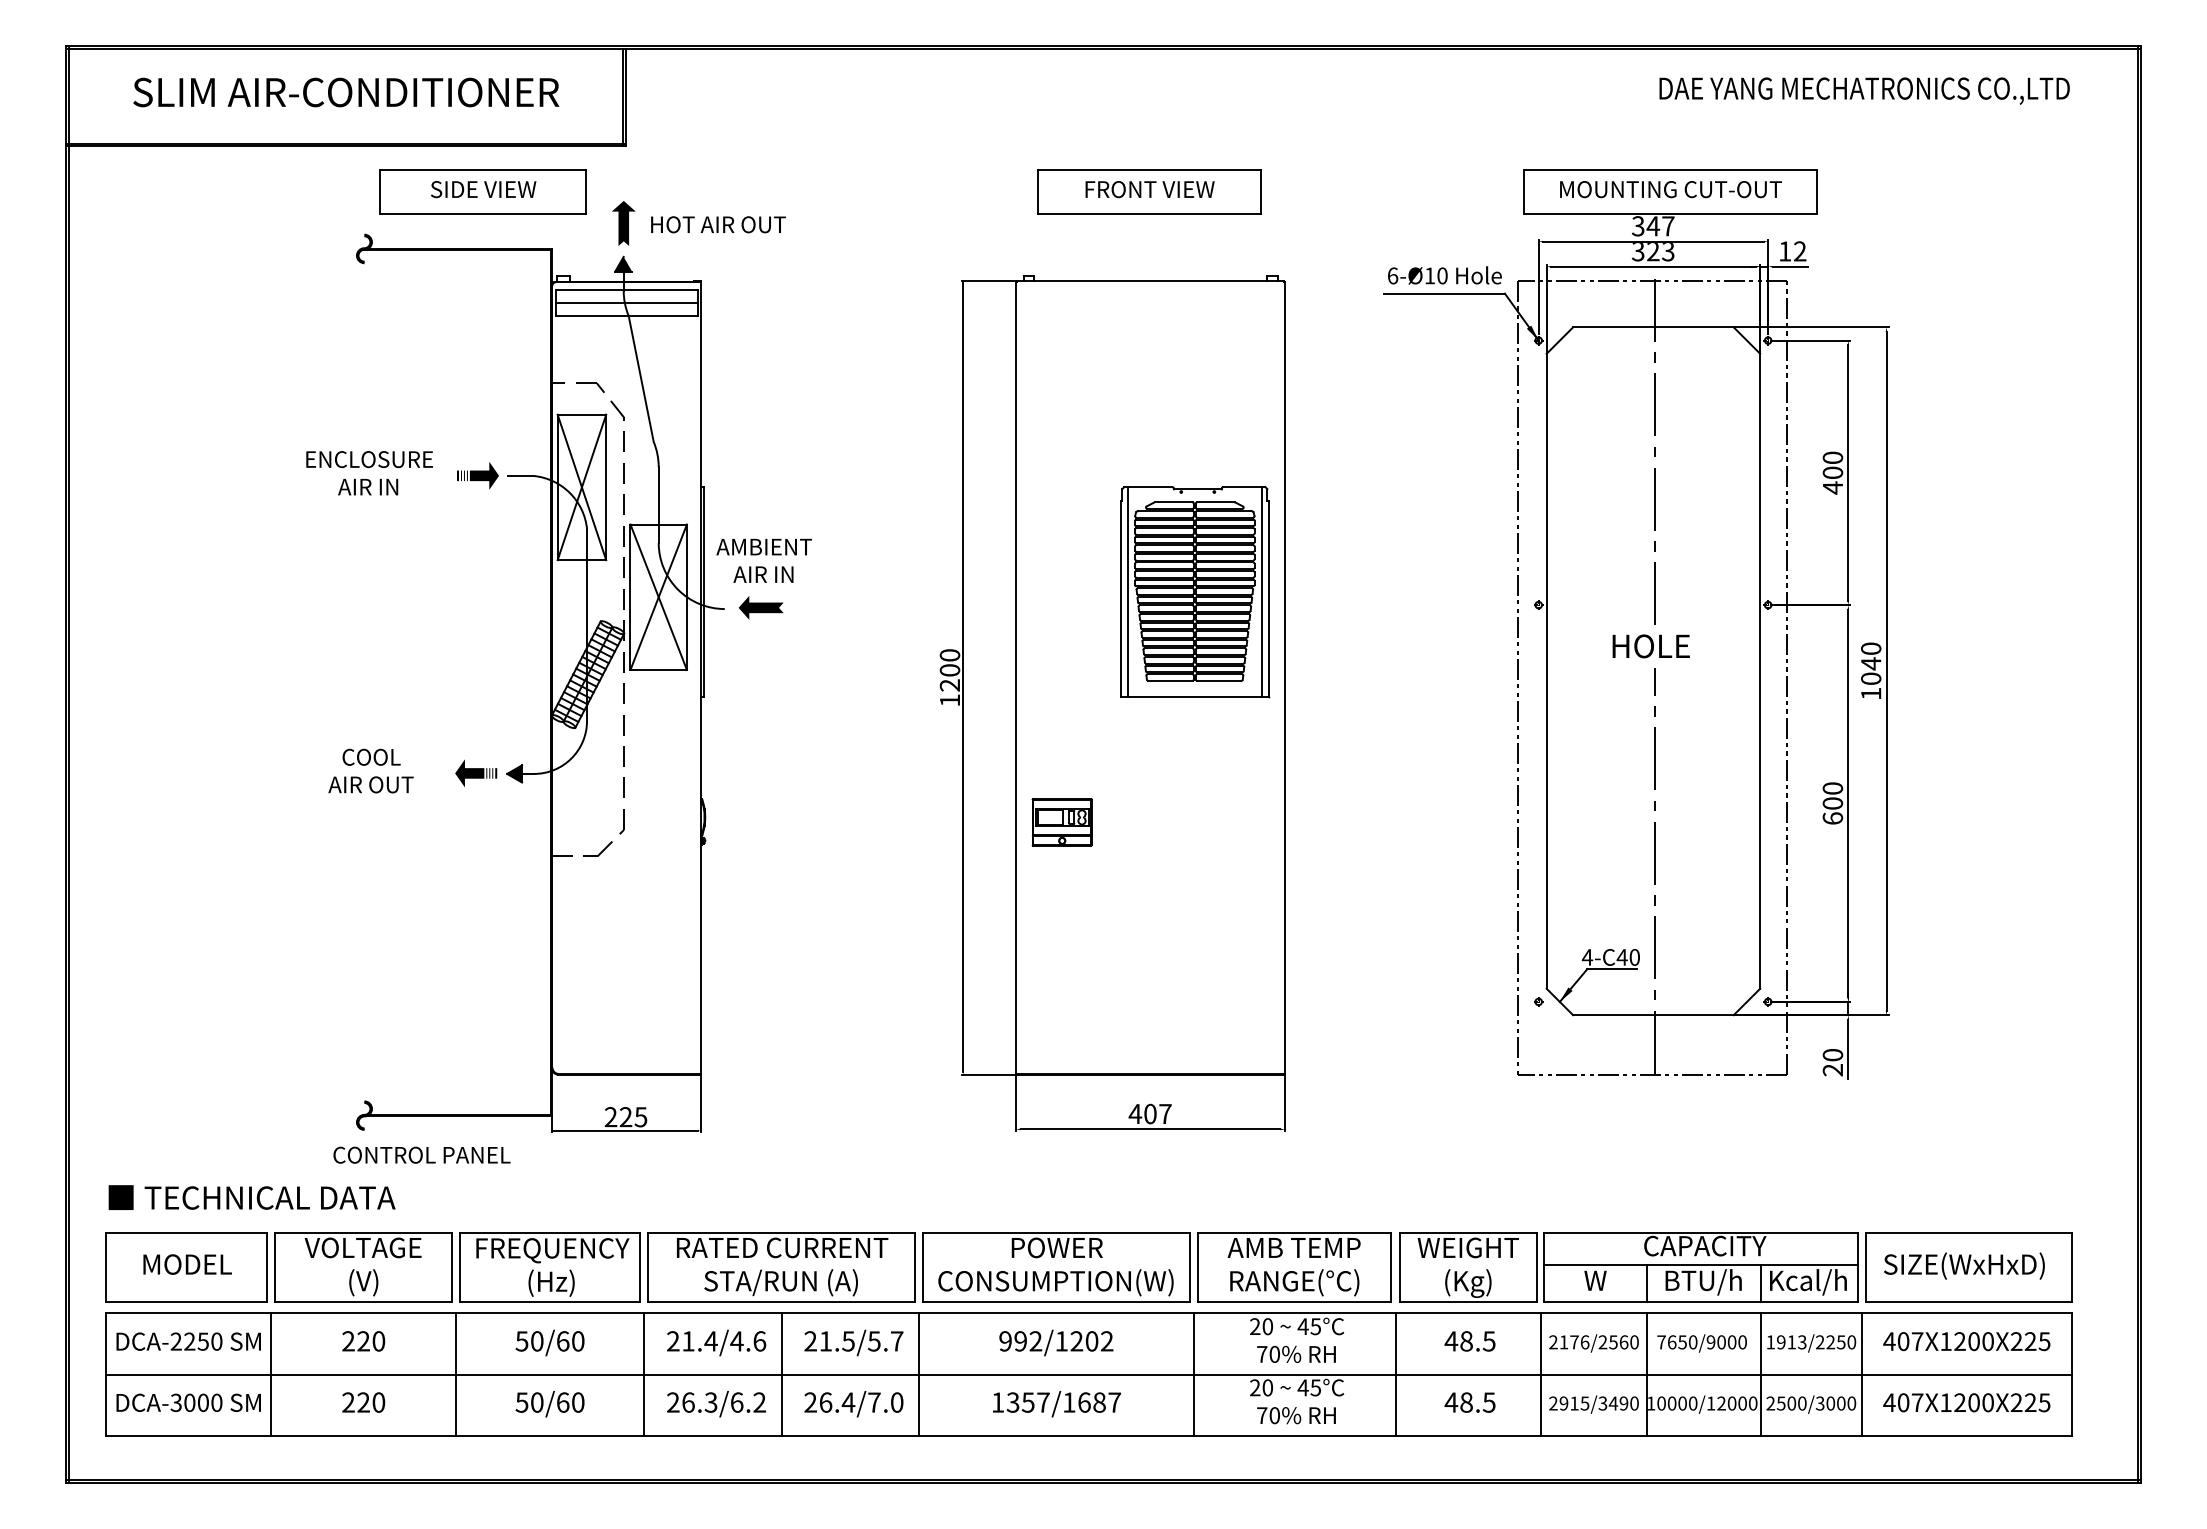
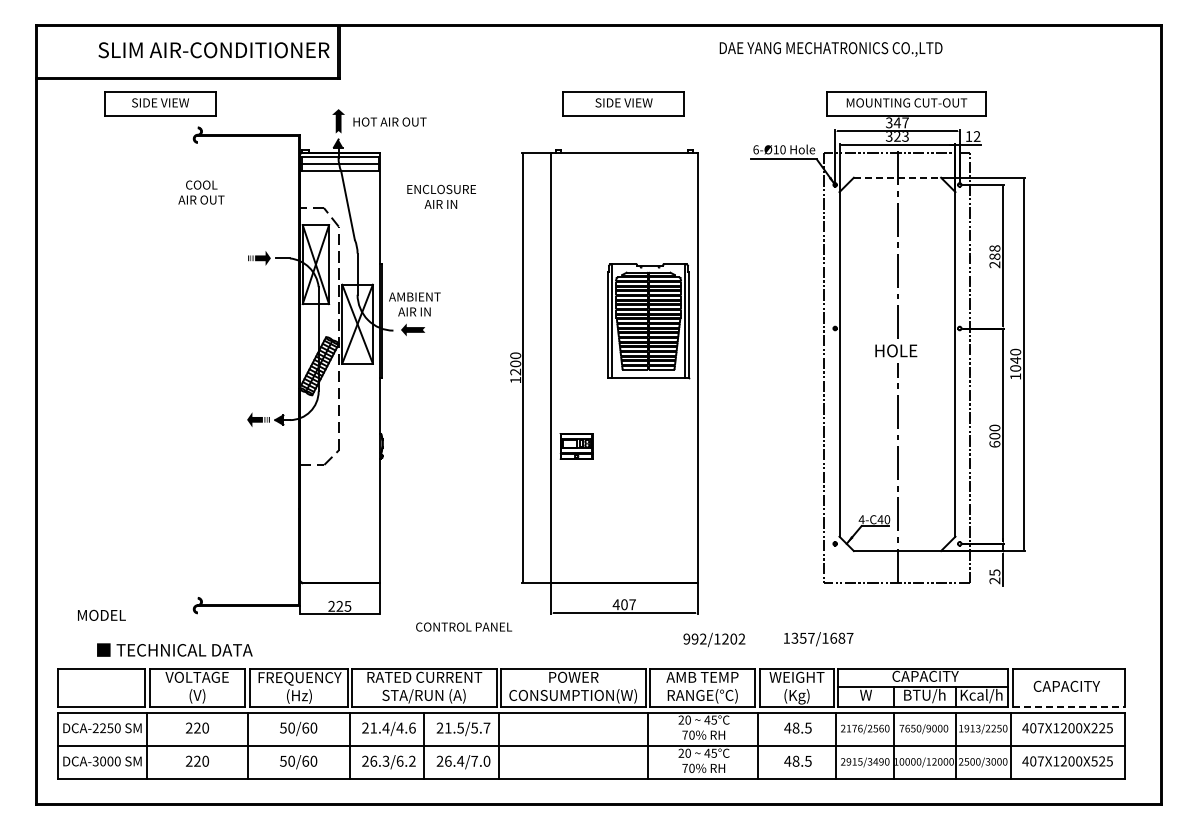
text: (1863, 91) -> (830, 49), moved
text: (345, 92) -> (213, 50), moved
text: (1150, 188) -> (624, 102), FRONT VIEW -> SIDE VIEW
part: (483, 190) -> (160, 103), moved
line: (1653, 326) -> (897, 177), solid -> dashed
text: (369, 472) -> (441, 196), moved
text: (1832, 472) -> (994, 256), 400 -> 288
text: (371, 770) -> (201, 192), moved
text: (1832, 1054) -> (994, 572), 20 -> 25
text: (422, 1154) -> (464, 626), moved
text: (251, 1196) -> (174, 649), moved
text: (186, 1262) -> (101, 614), moved
text: (1962, 1266) -> (1065, 687), SIZE(WxHxD) -> CAPACITY
line: (1970, 1301) -> (1069, 706), solid -> dashed
text: (1056, 1342) -> (714, 639), moved
text: (2016, 1402) -> (1094, 761), 407X1200X225 -> 407X1200X525
text: (1056, 1404) -> (818, 639), moved

